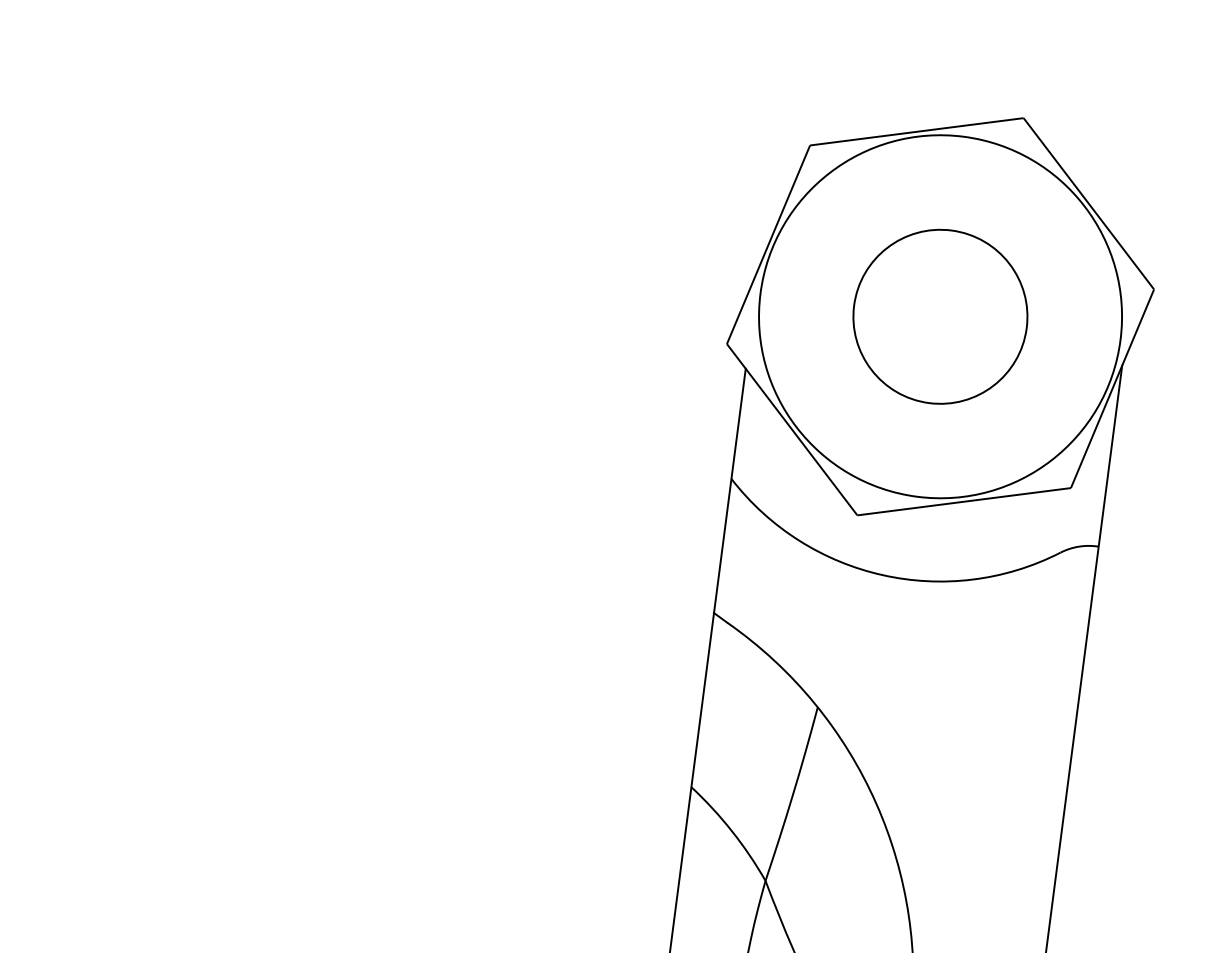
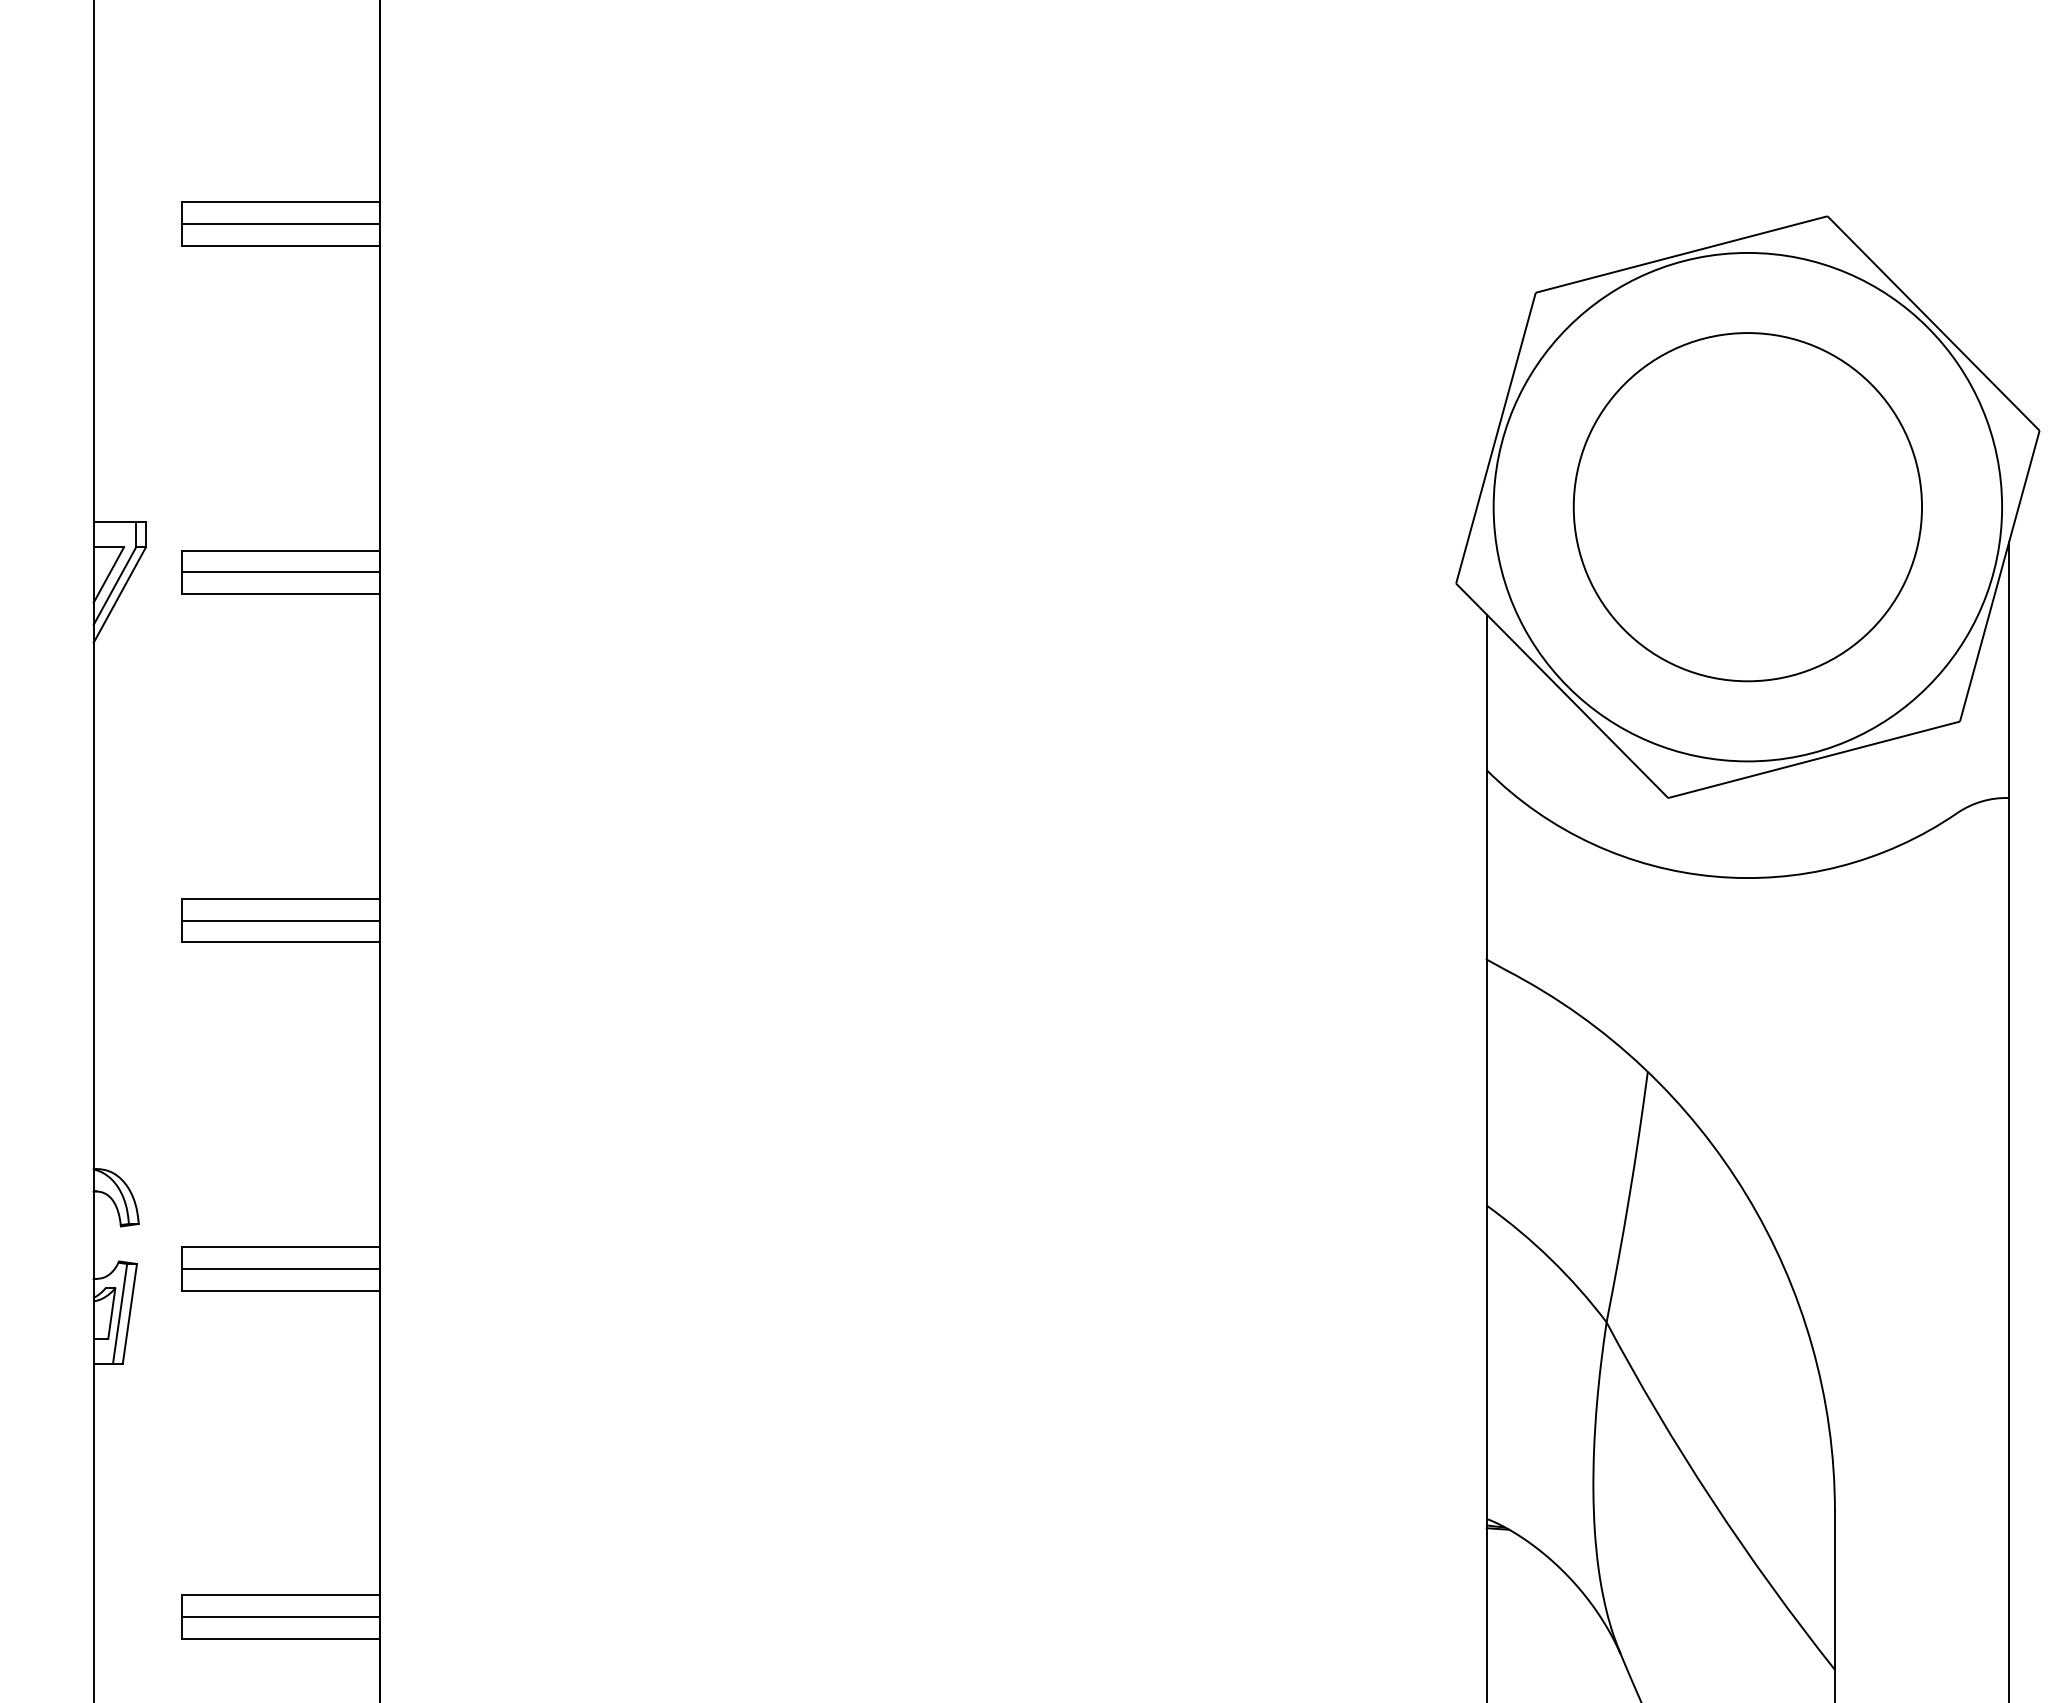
circle: (940, 316) -> (1747, 507), size x1.43

